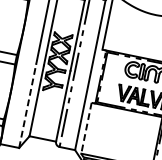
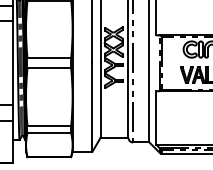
line: (27, 105) -> (92, 107), dashed -> solid
line: (86, 128) -> (156, 118), dashed -> solid

